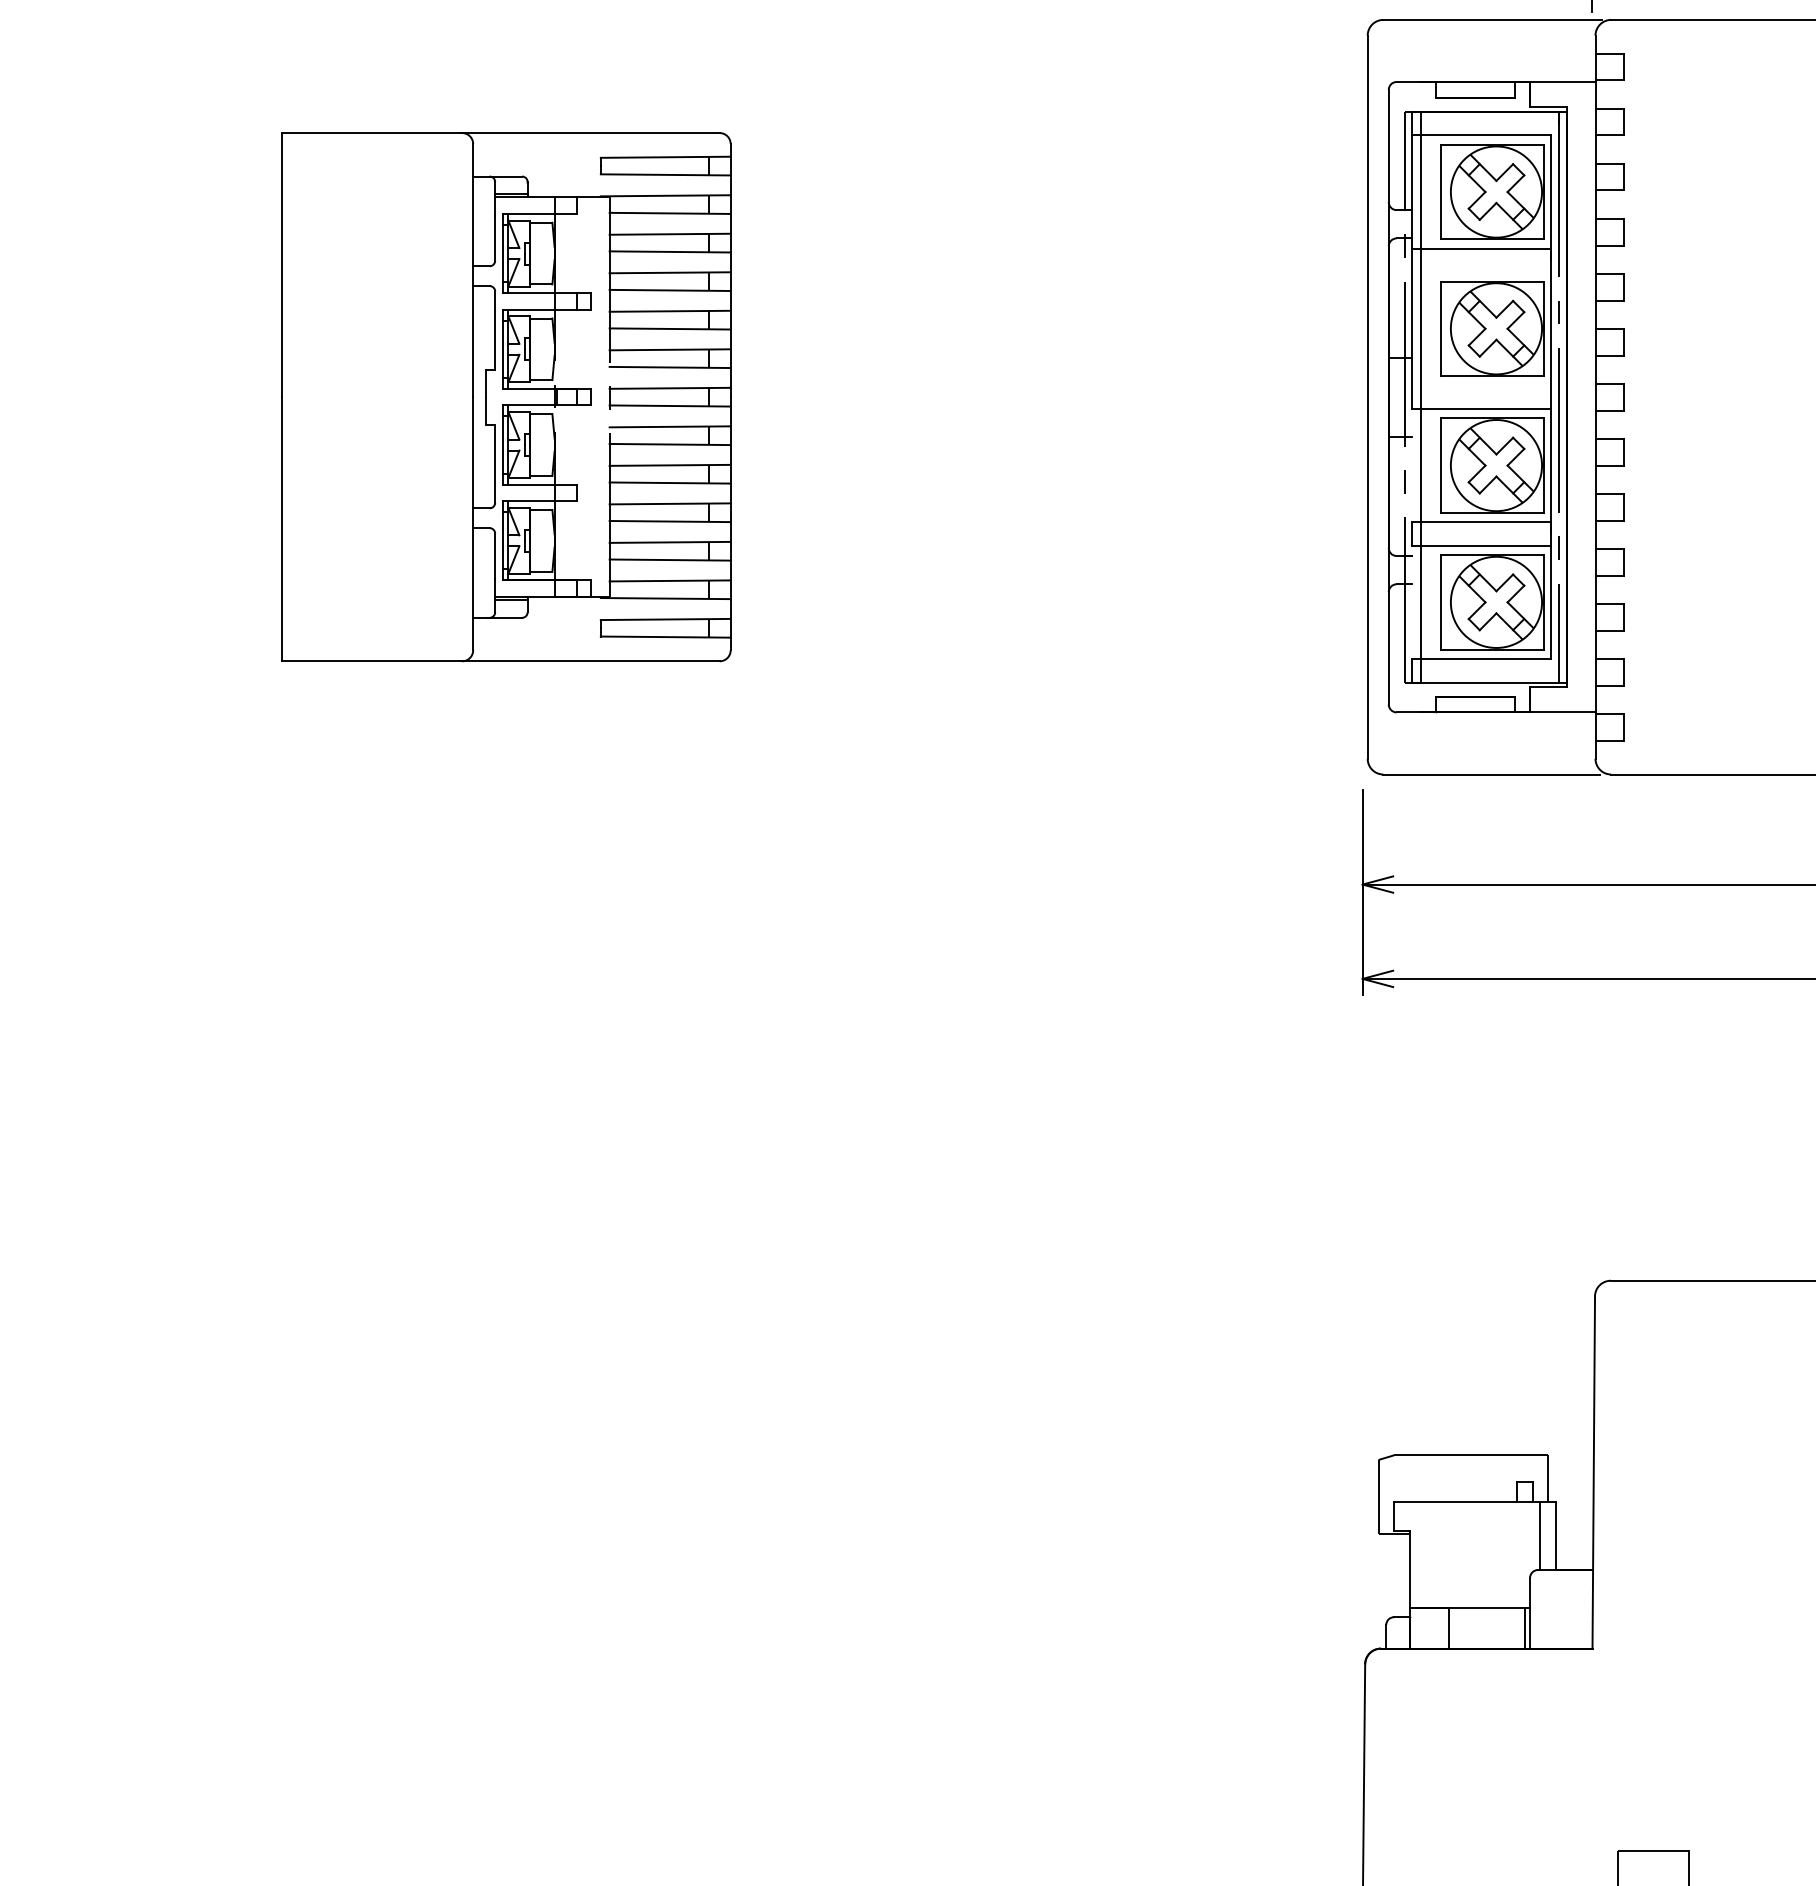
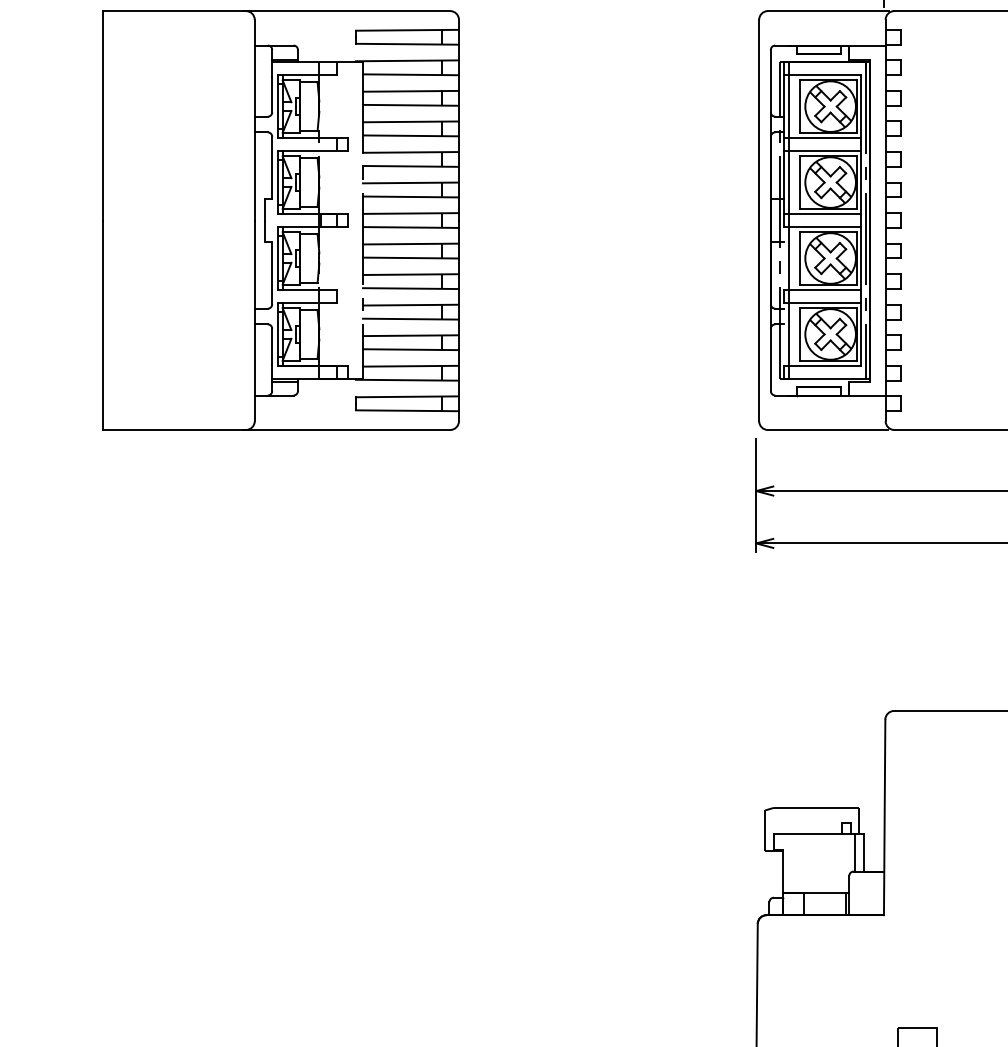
line: (1481, 272) -> (822, 151), added
line: (1481, 384) -> (822, 213), added
part: (505, 397) -> (280, 220), size x1.43

